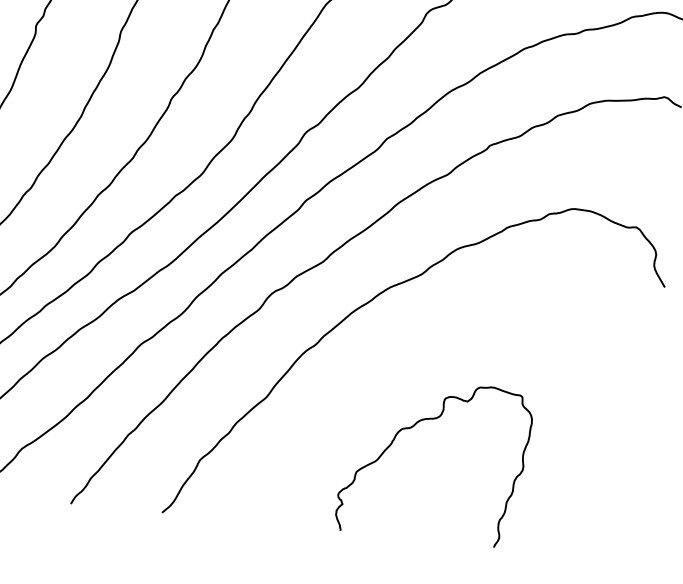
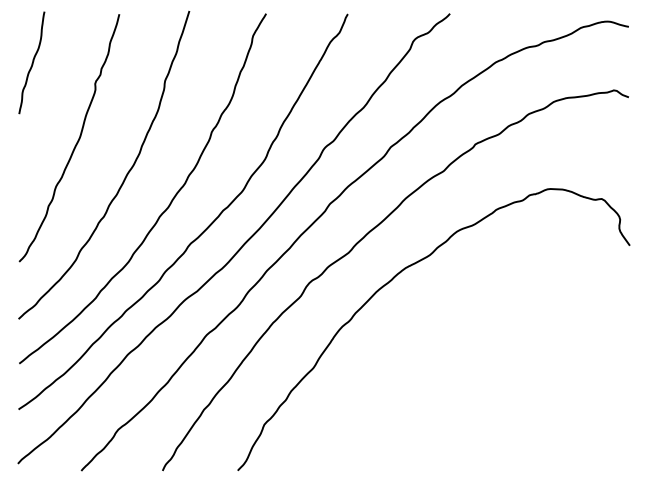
curve: (413, 427) -> (436, 380), removed

